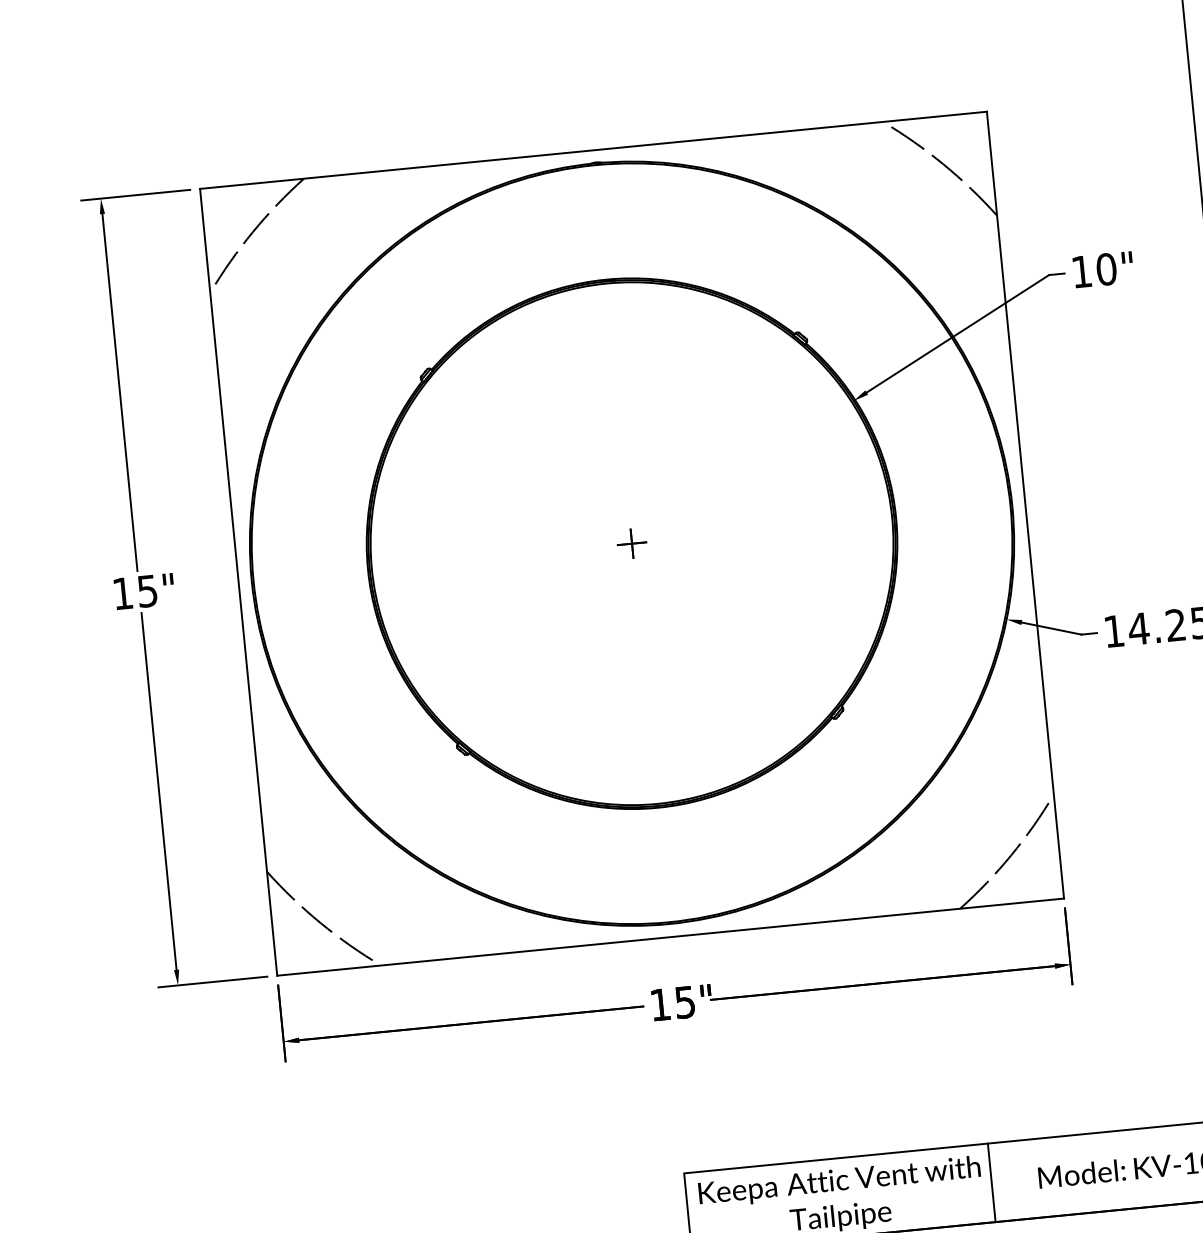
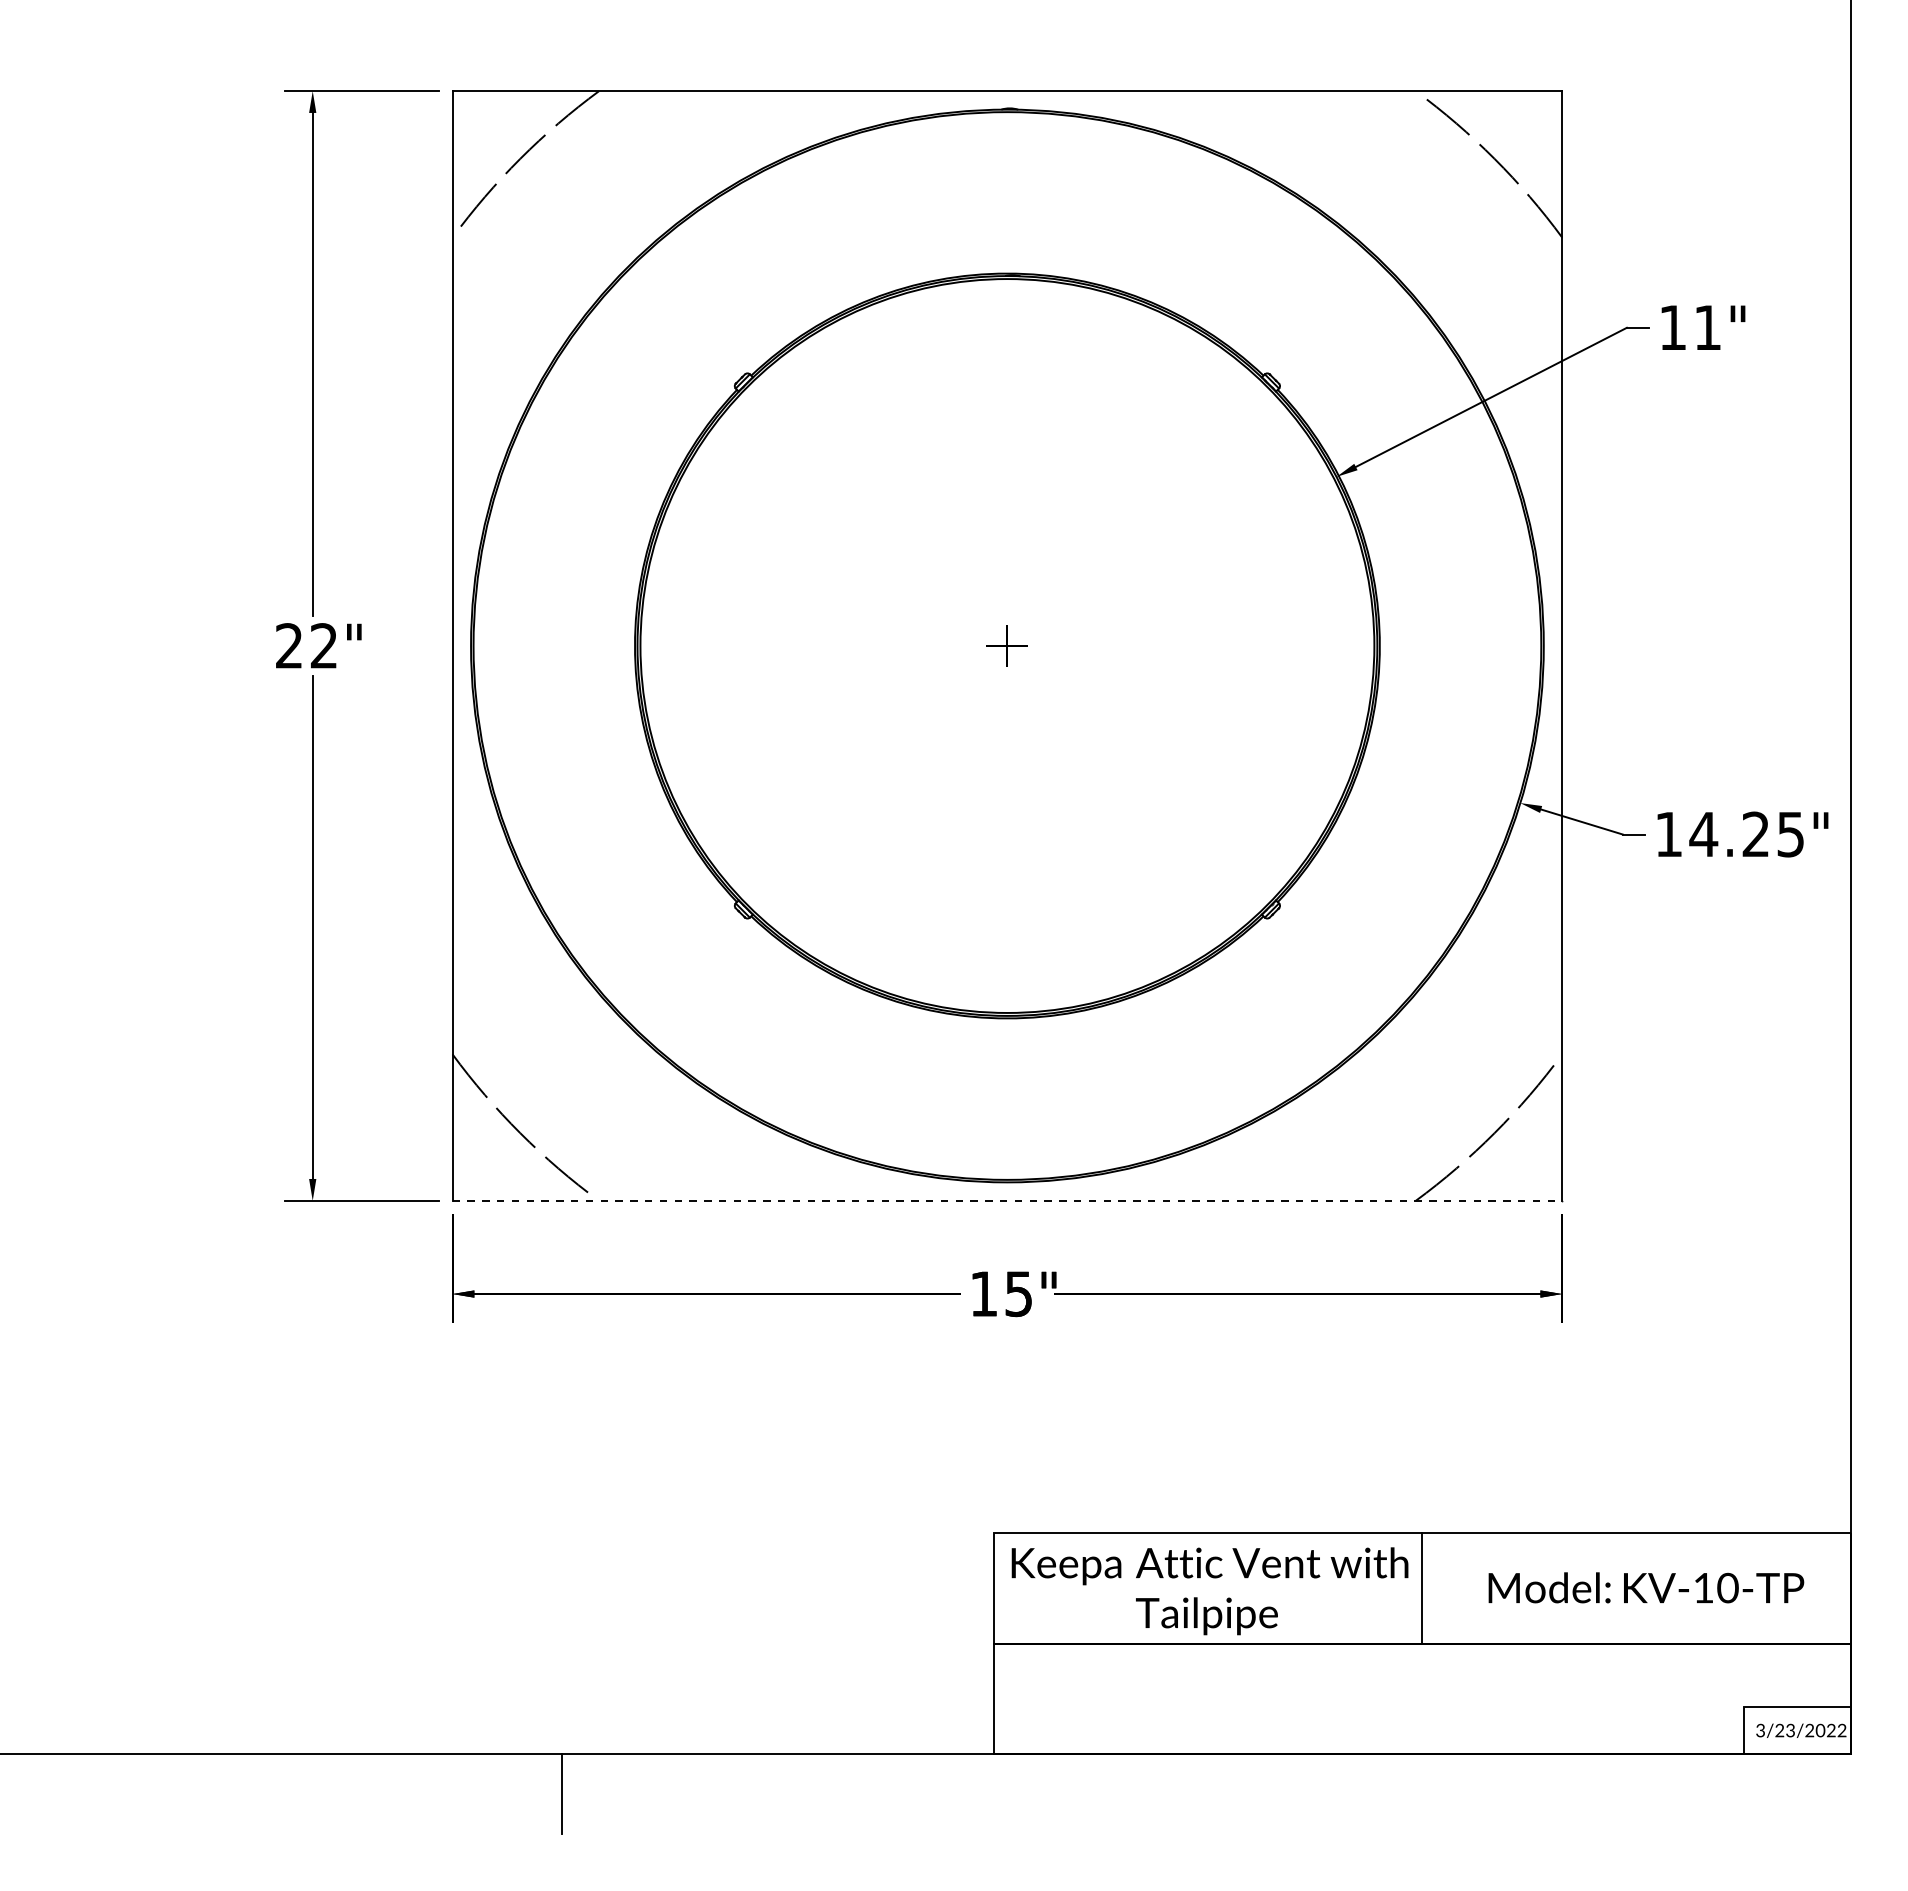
text: (1106, 269) -> (1707, 327), 10" -> 11"
text: (135, 592) -> (306, 645), 15" -> 22"
line: (670, 936) -> (1007, 1200), solid -> dashed

